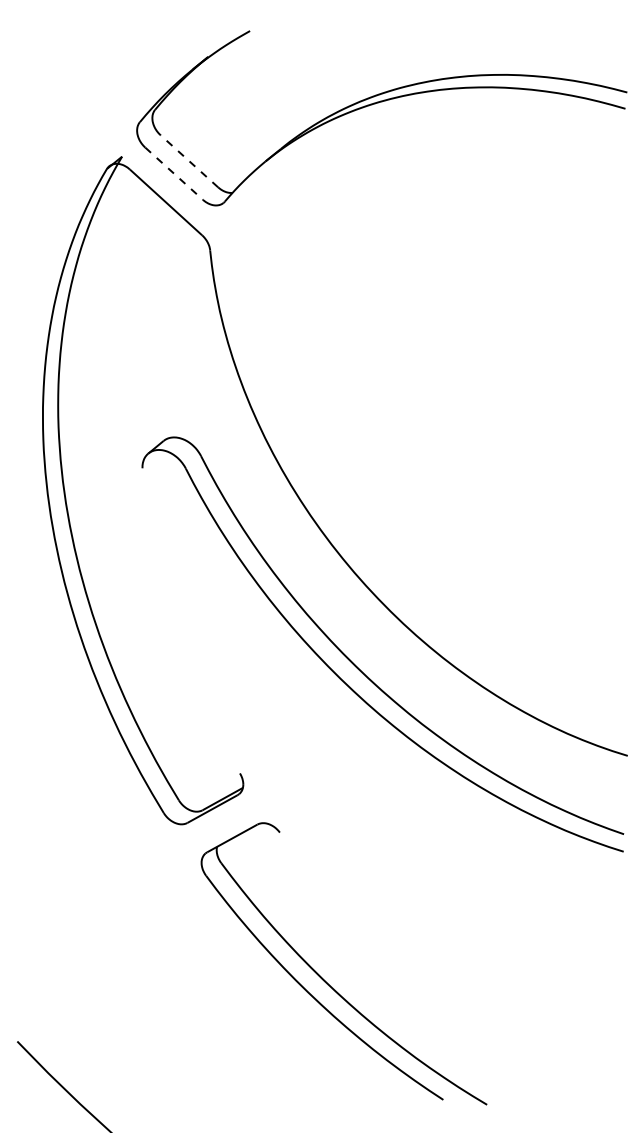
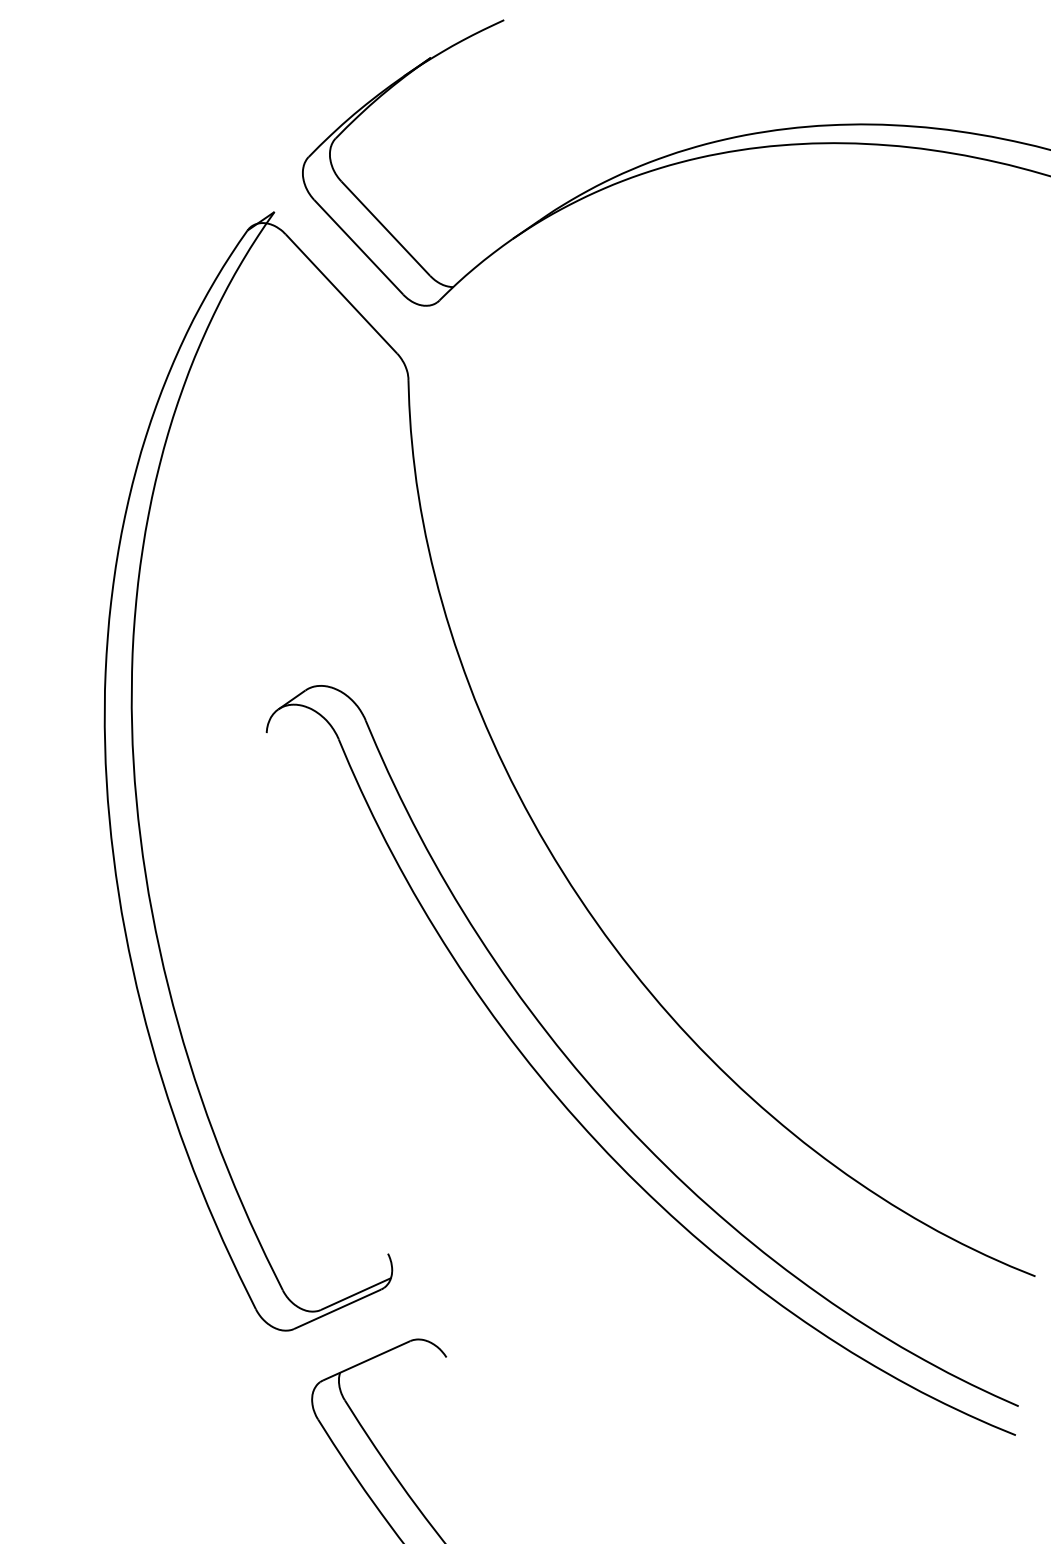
line: (189, 161) -> (385, 229), dashed -> solid
line: (174, 173) -> (359, 246), dashed -> solid

